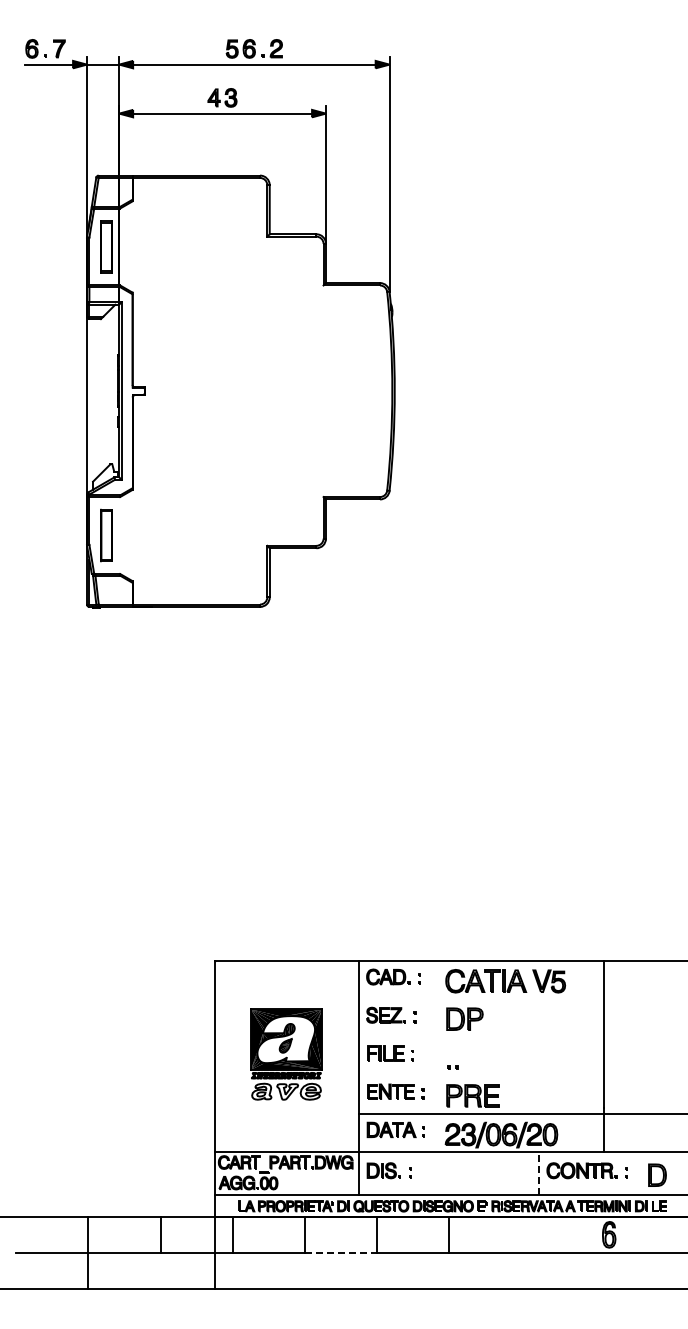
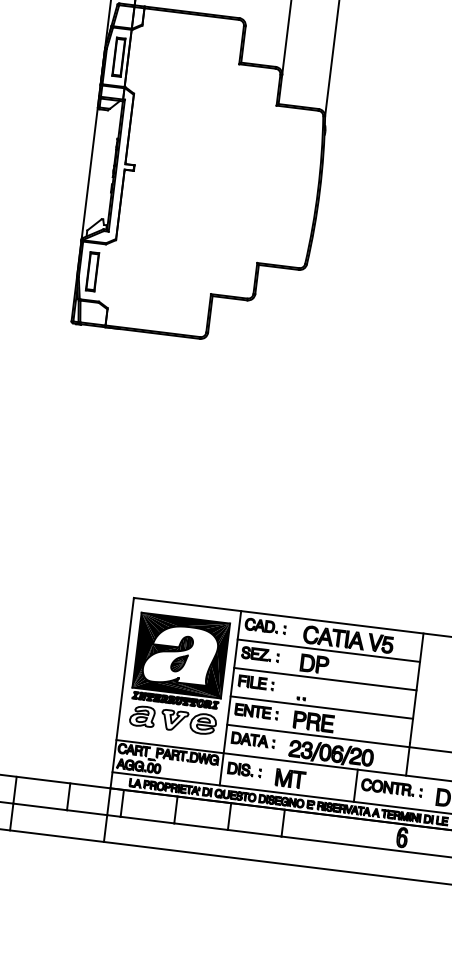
line: (481, 999) -> (328, 650), added
line: (481, 1037) -> (325, 679), added
part: (286, 1054) -> (178, 674), size x1.67
line: (481, 1075) -> (321, 707), added
line: (539, 1173) -> (356, 785), dashed -> solid
part: (451, 1174) -> (290, 778), added
line: (341, 1253) -> (201, 827), dashed -> solid

